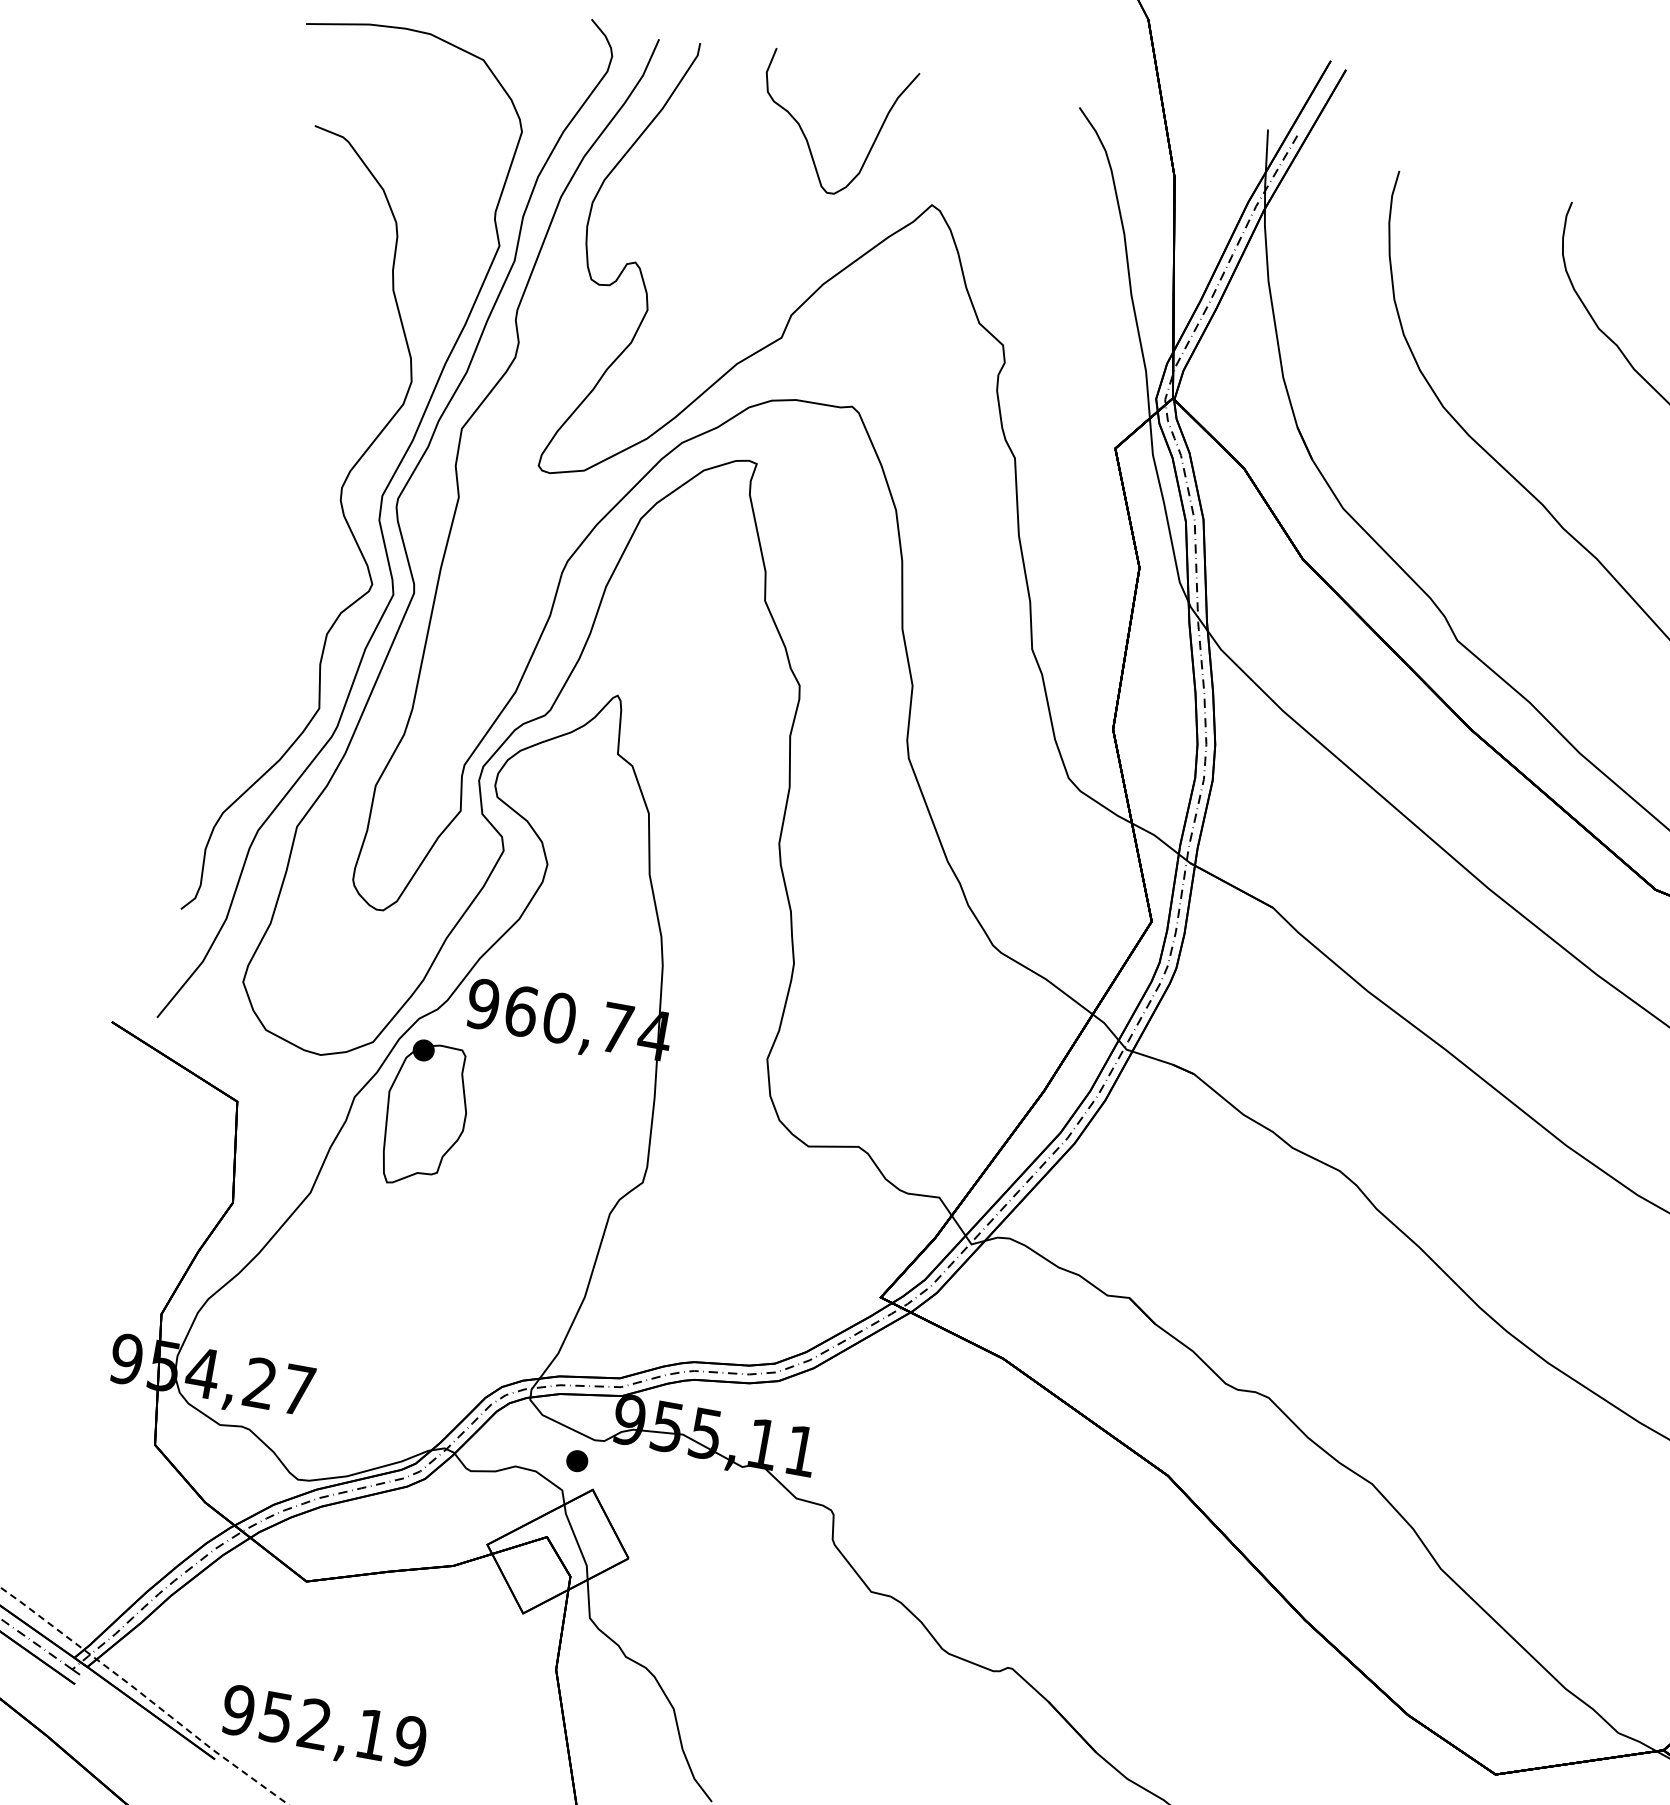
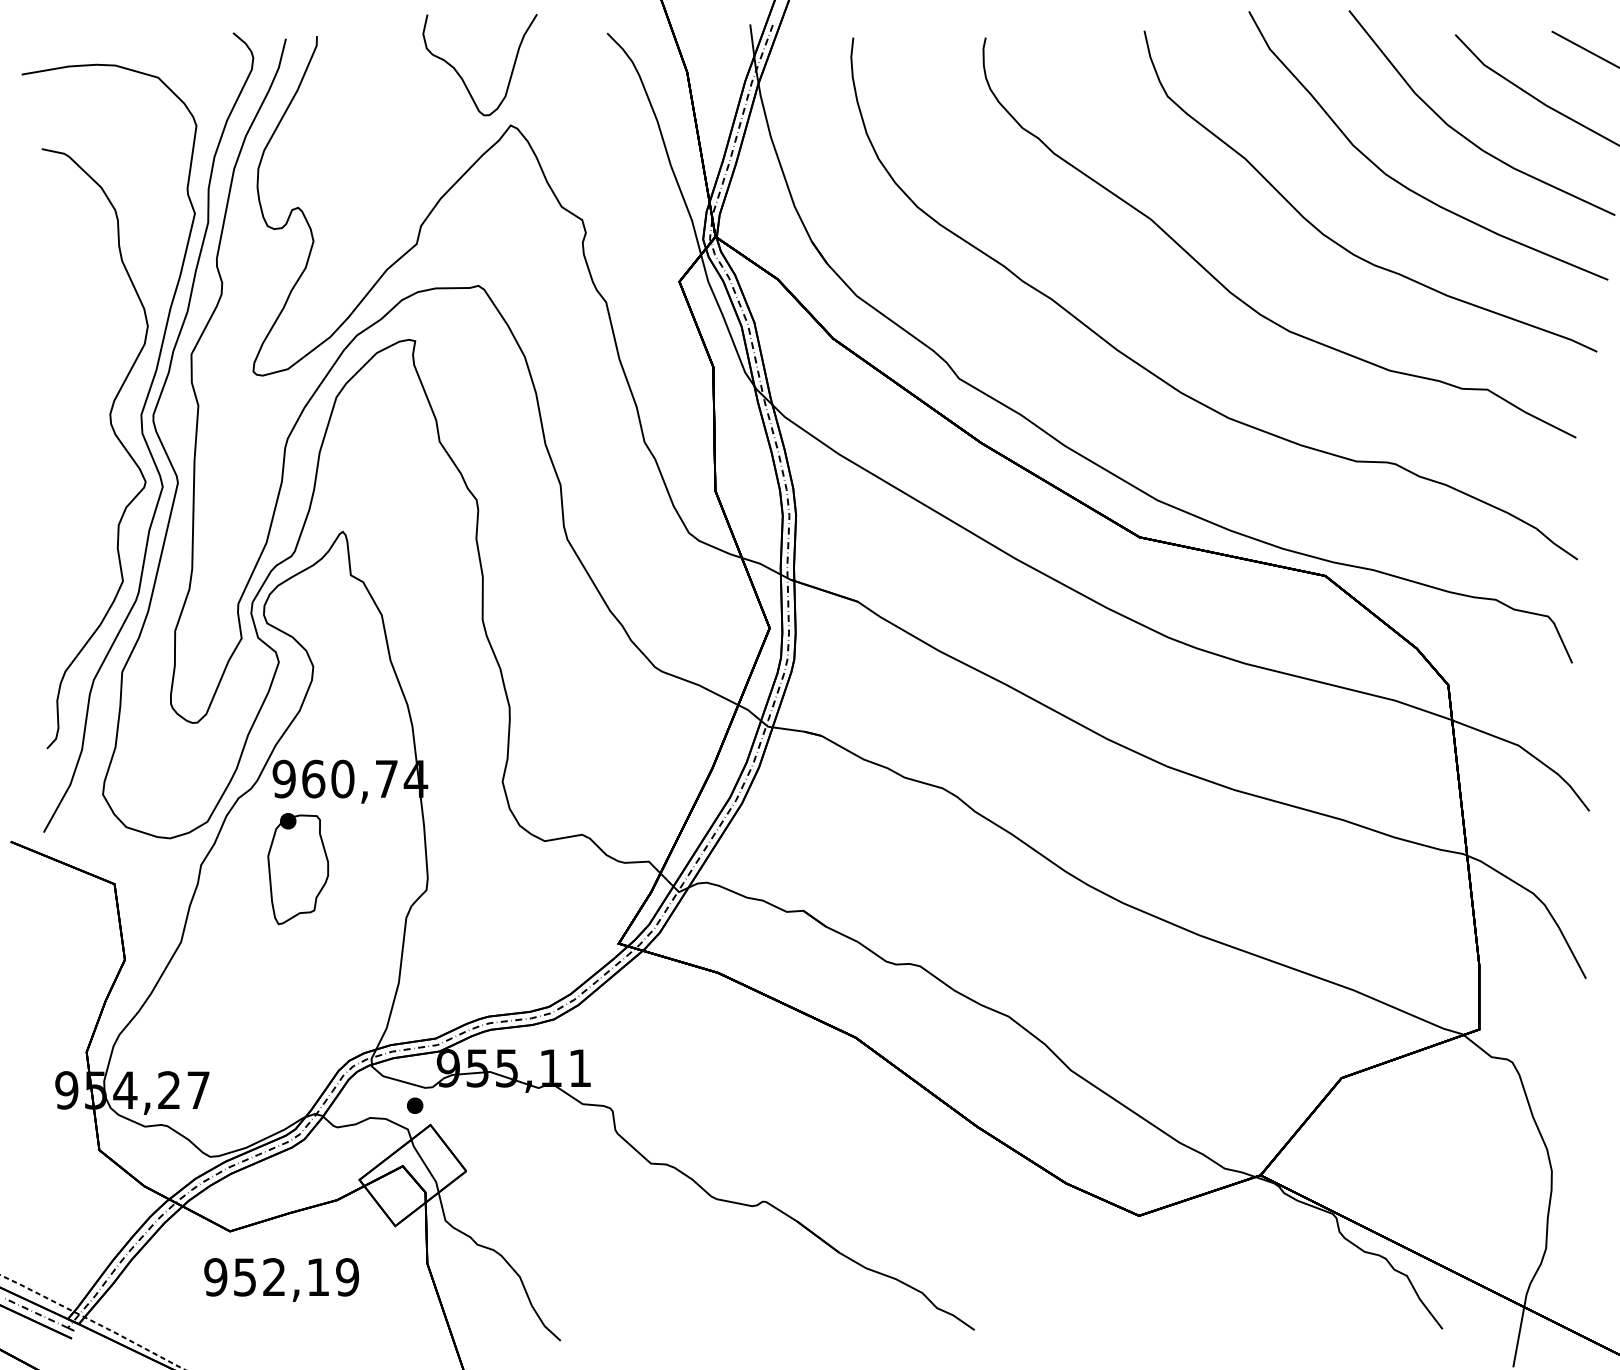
curve: (807, 138) -> (462, 77), moved
part: (424, 1115) -> (297, 869), moved
text: (323, 1728) -> (281, 1279), moved

